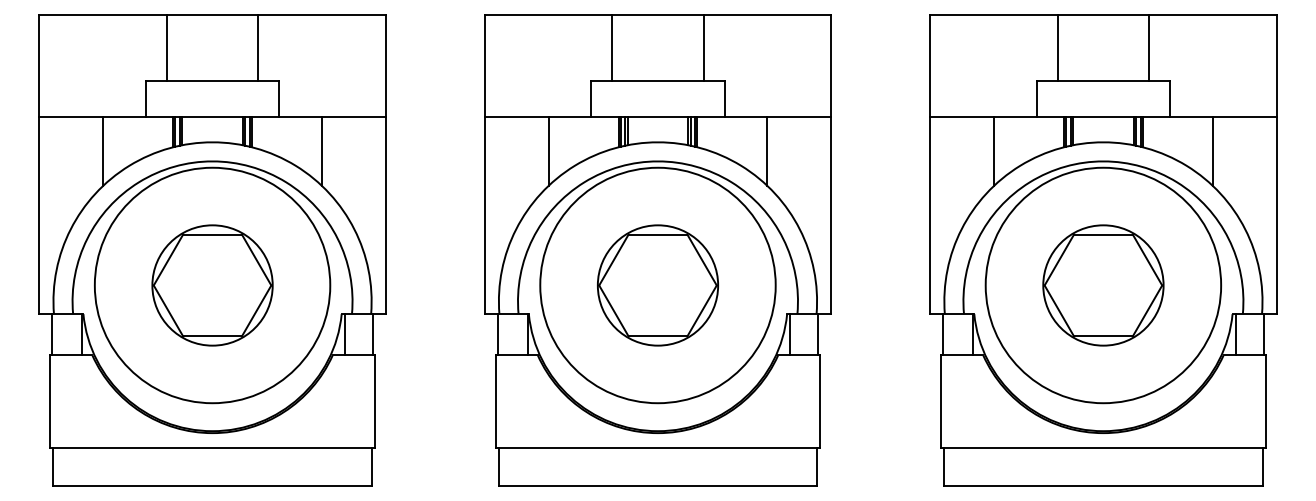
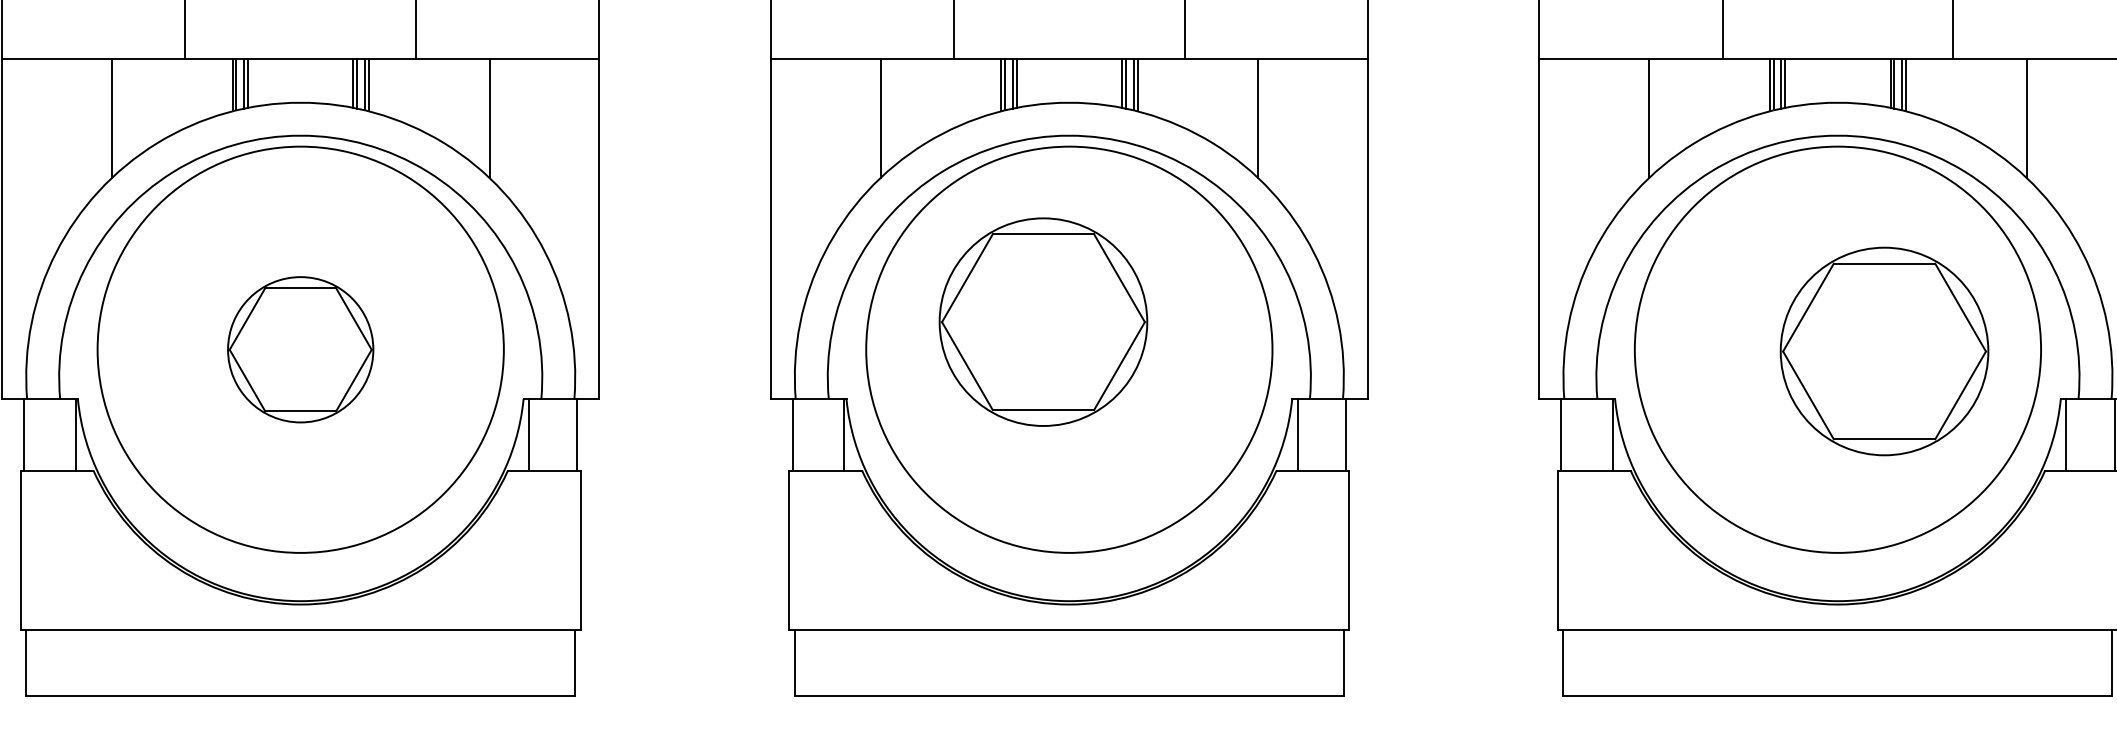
part: (212, 285) -> (300, 349), size x0.7
part: (657, 285) -> (1042, 322), moved
part: (1103, 285) -> (1884, 351), moved

